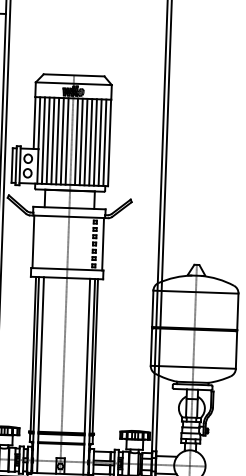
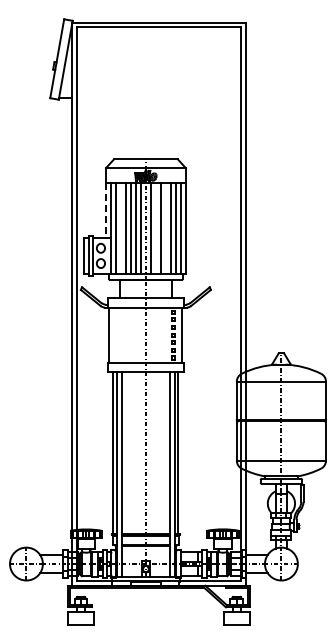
line: (34, 123) -> (106, 211), solid -> dashed
line: (48, 140) -> (121, 228), removed
line: (80, 141) -> (155, 228), removed
line: (90, 142) -> (165, 228), removed

